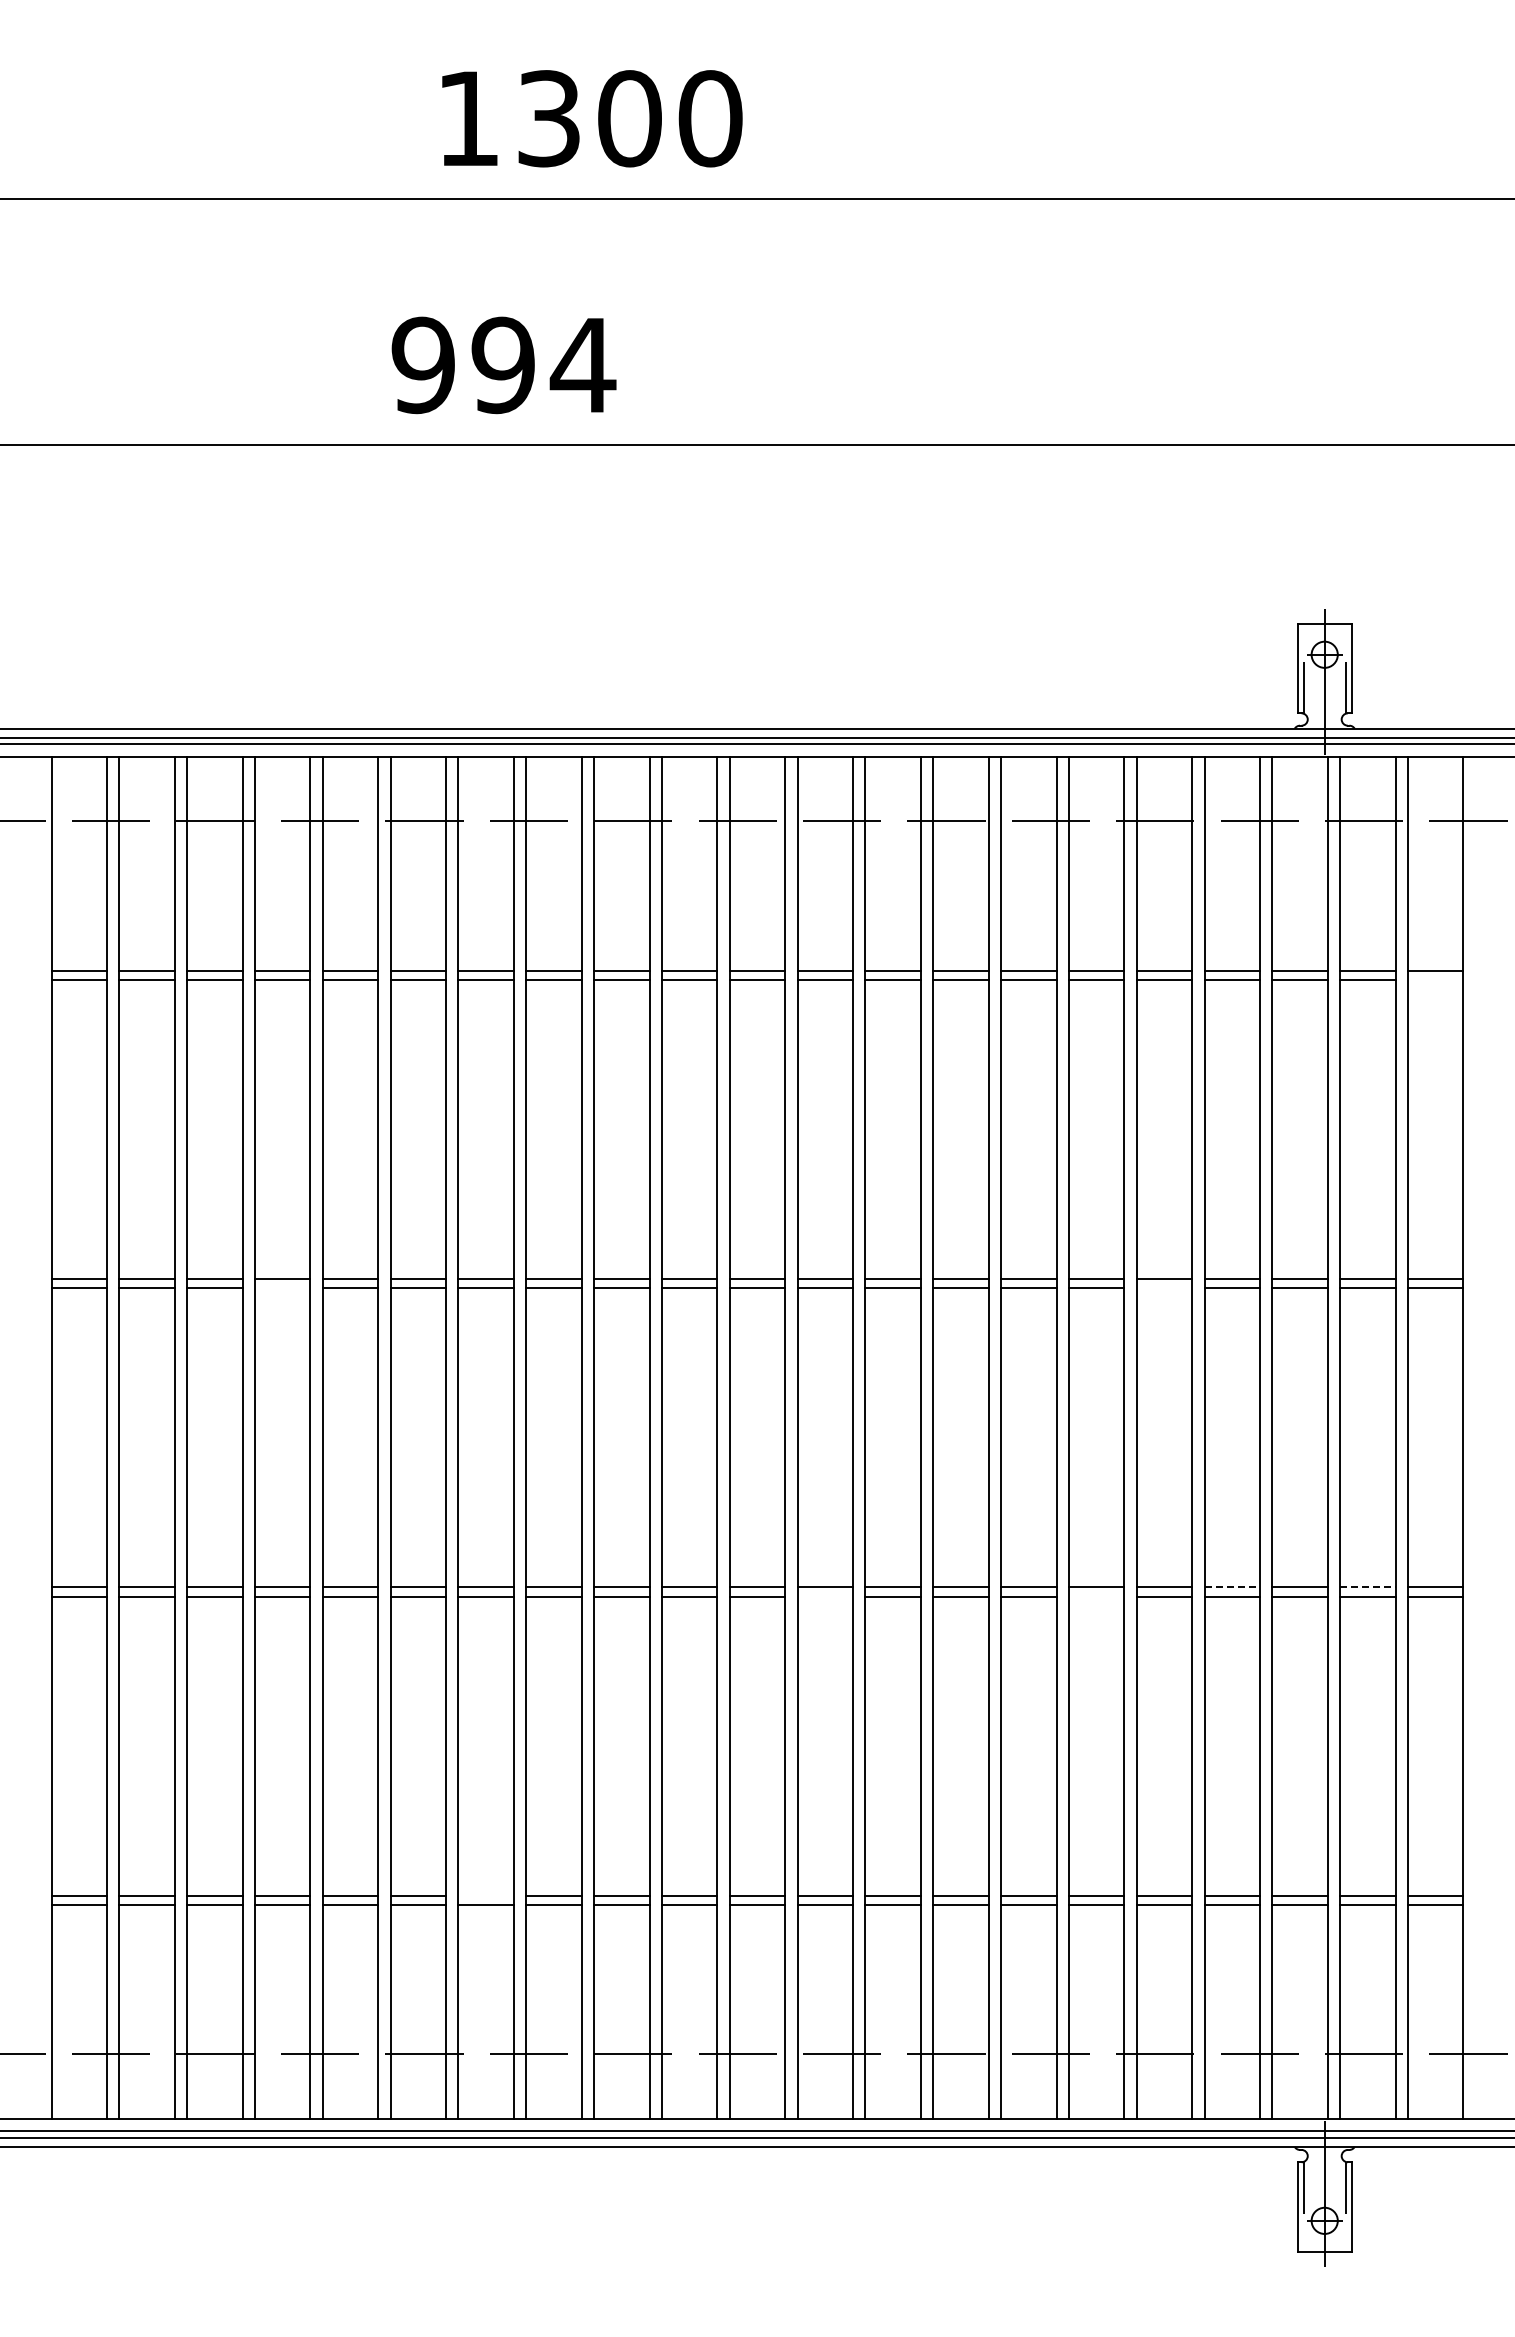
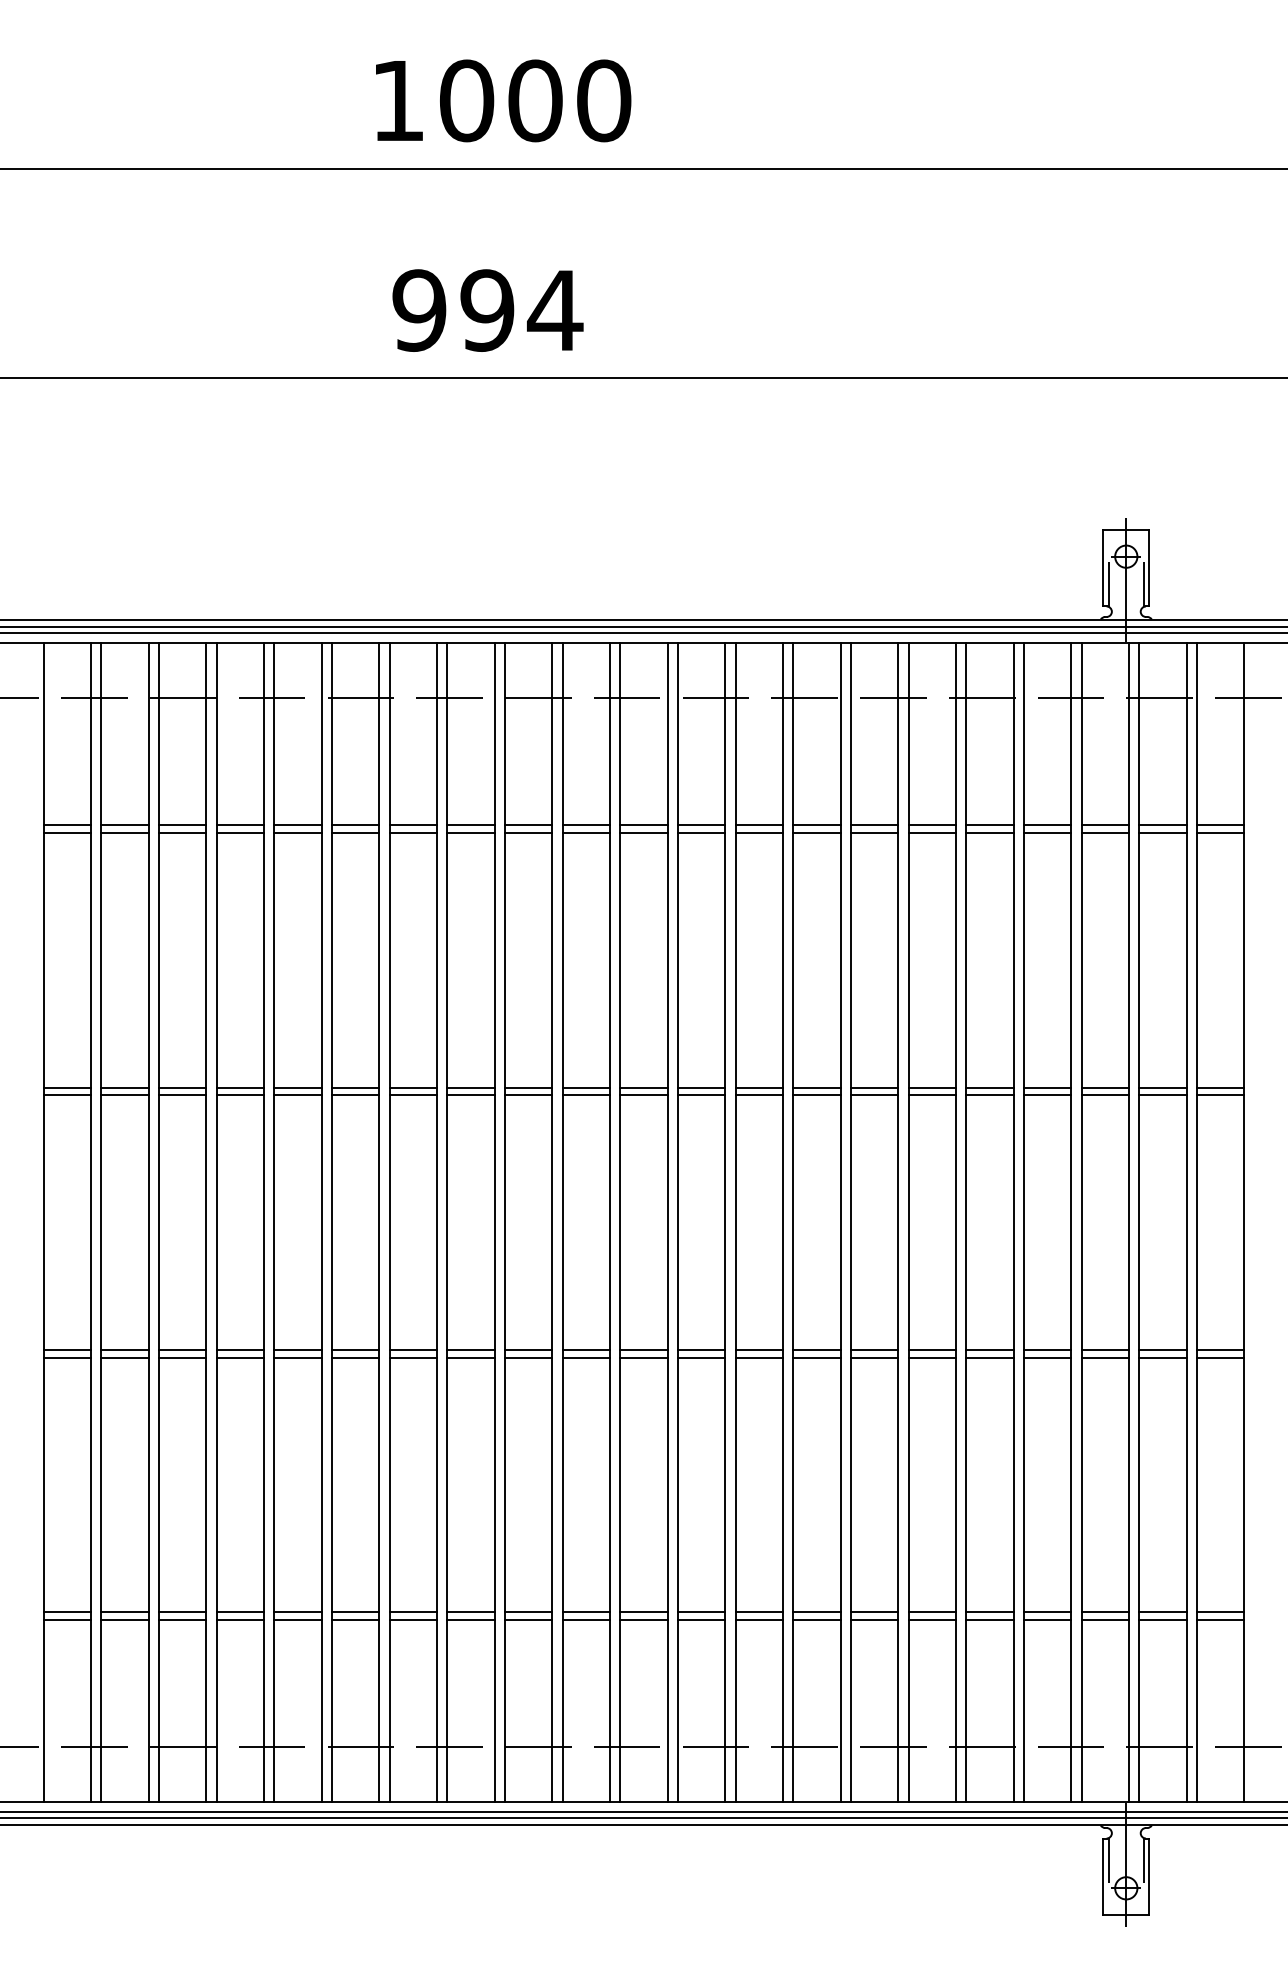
text: (549, 118) -> (467, 100), 1300 -> 1000
text: (503, 365) -> (487, 310), moved
line: (1435, 980) -> (1220, 833), added
line: (282, 1288) -> (240, 1095), added
line: (1164, 1288) -> (990, 1095), added
line: (1232, 1587) -> (1047, 1349), dashed -> solid
line: (1367, 1587) -> (1162, 1349), dashed -> solid
line: (825, 1596) -> (701, 1357), added
line: (1096, 1596) -> (932, 1357), added
line: (485, 1895) -> (412, 1611), added

